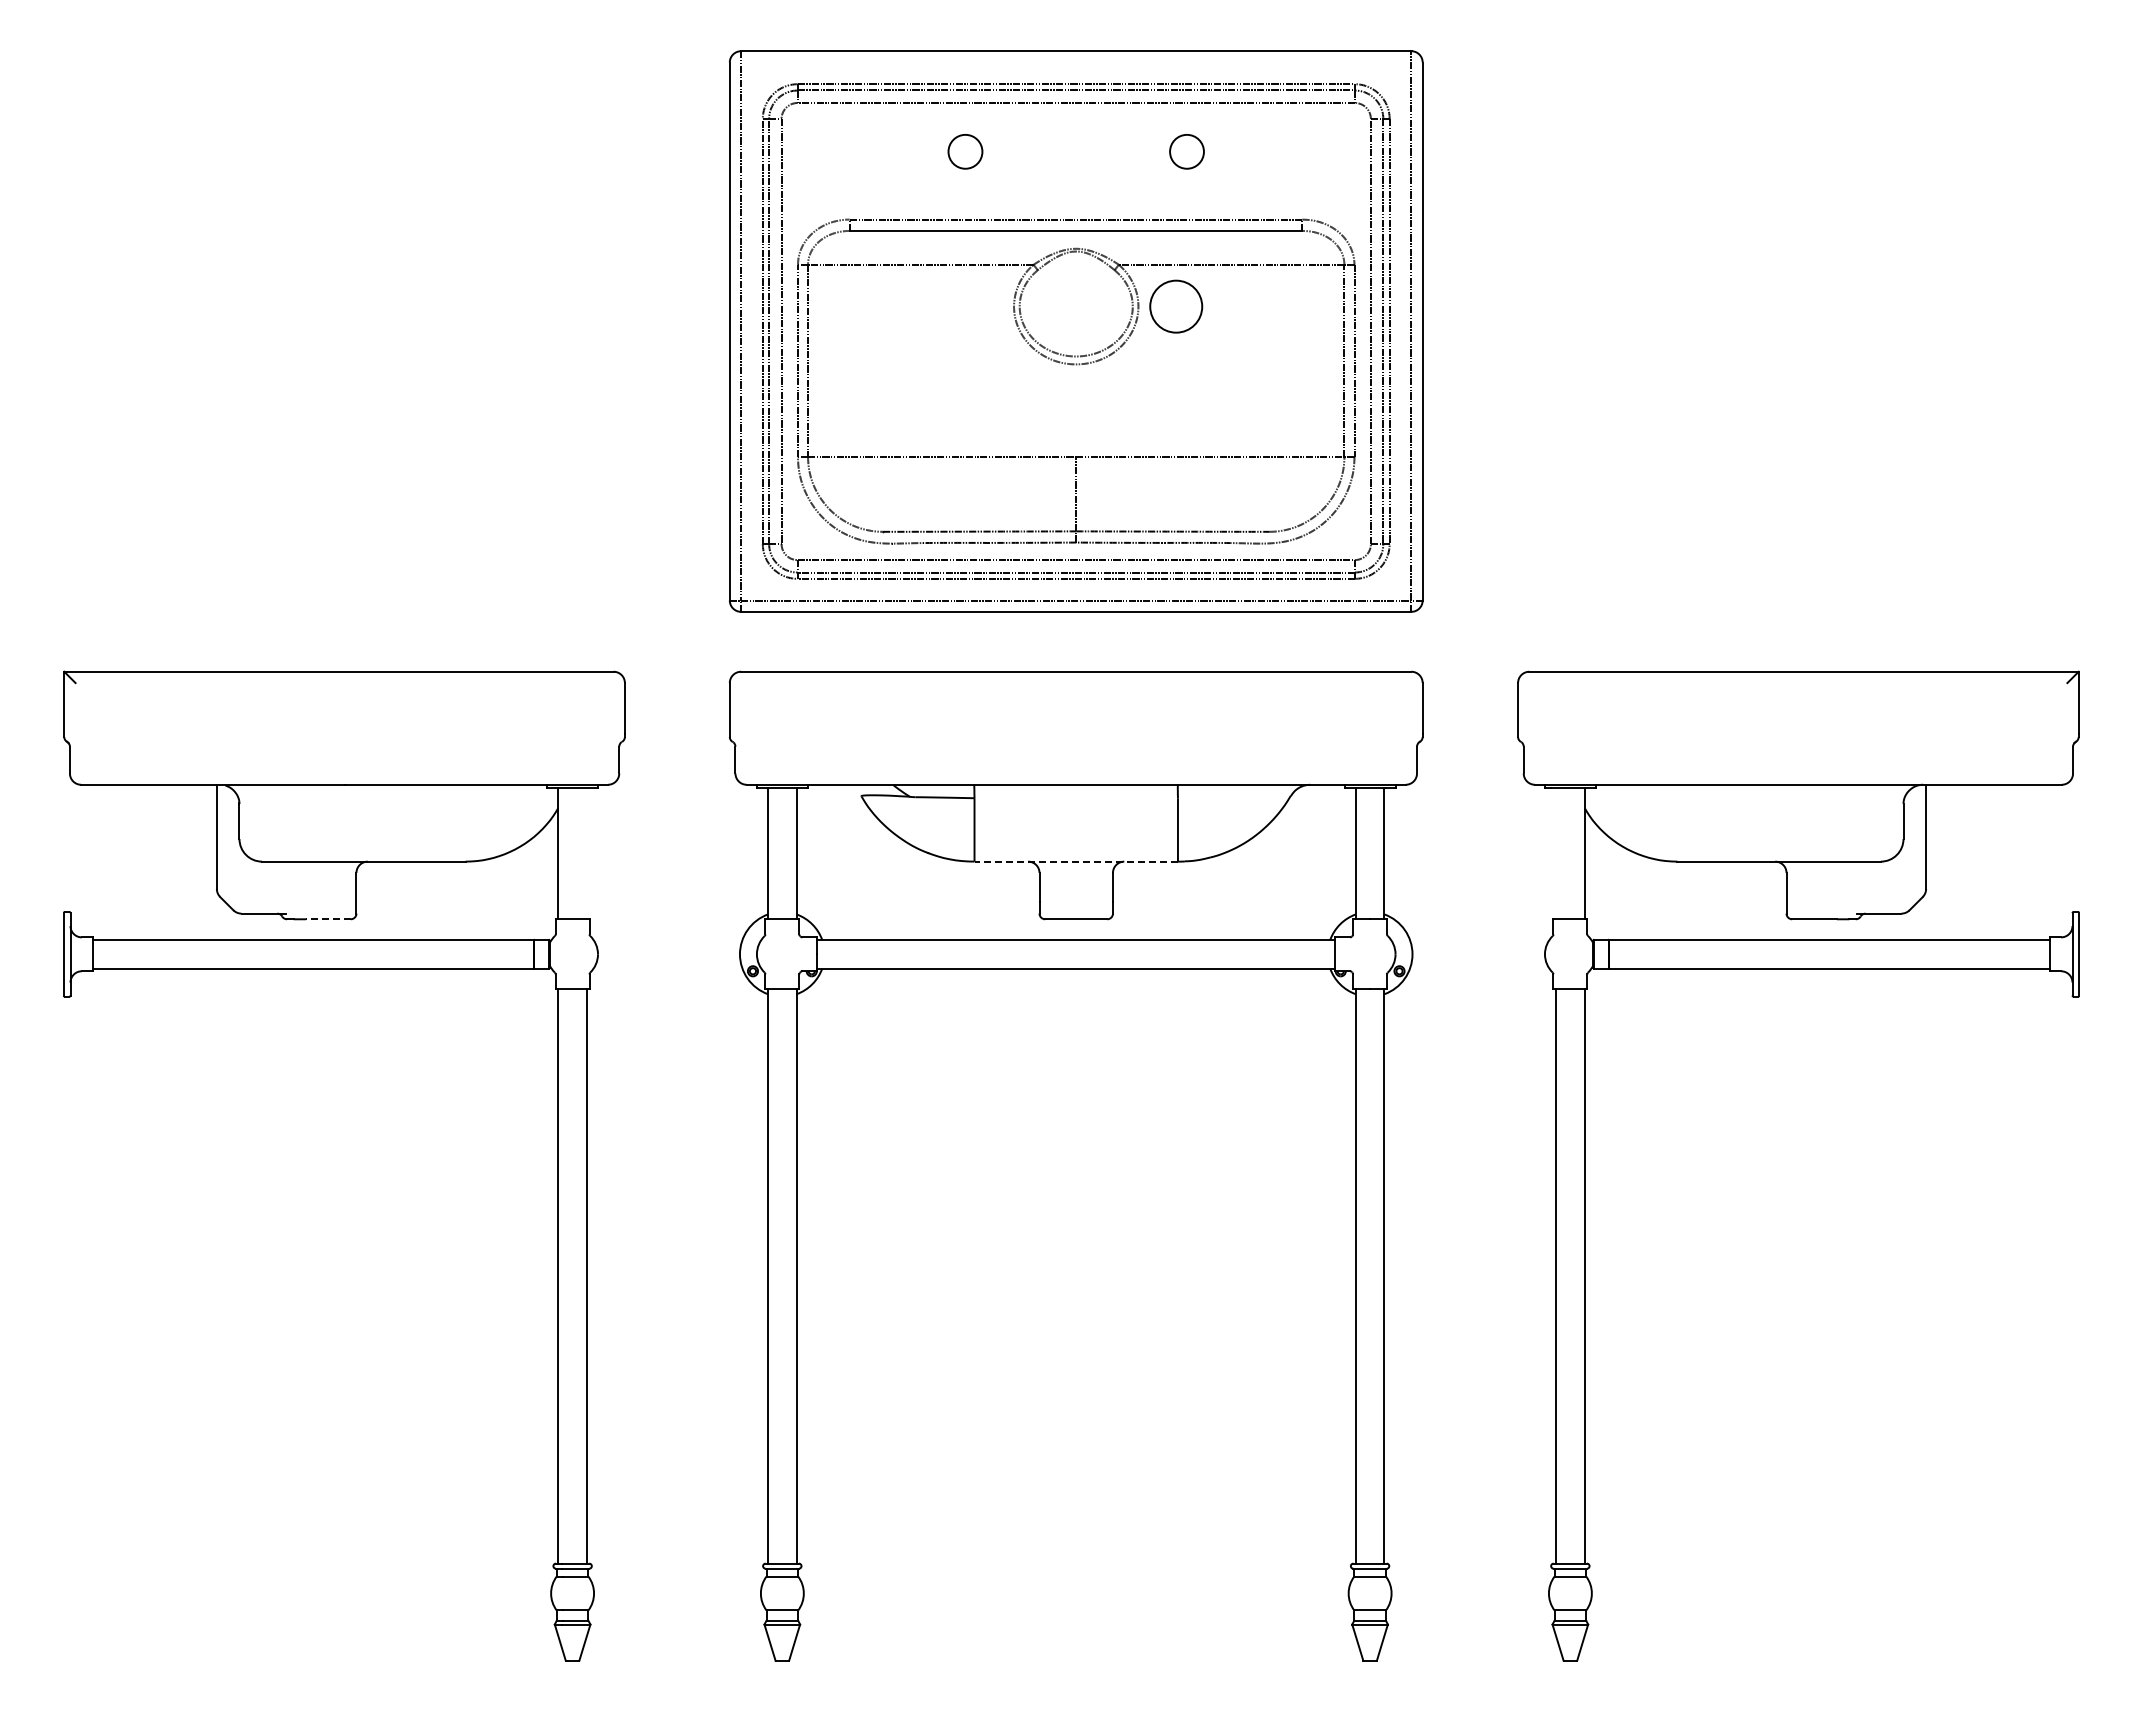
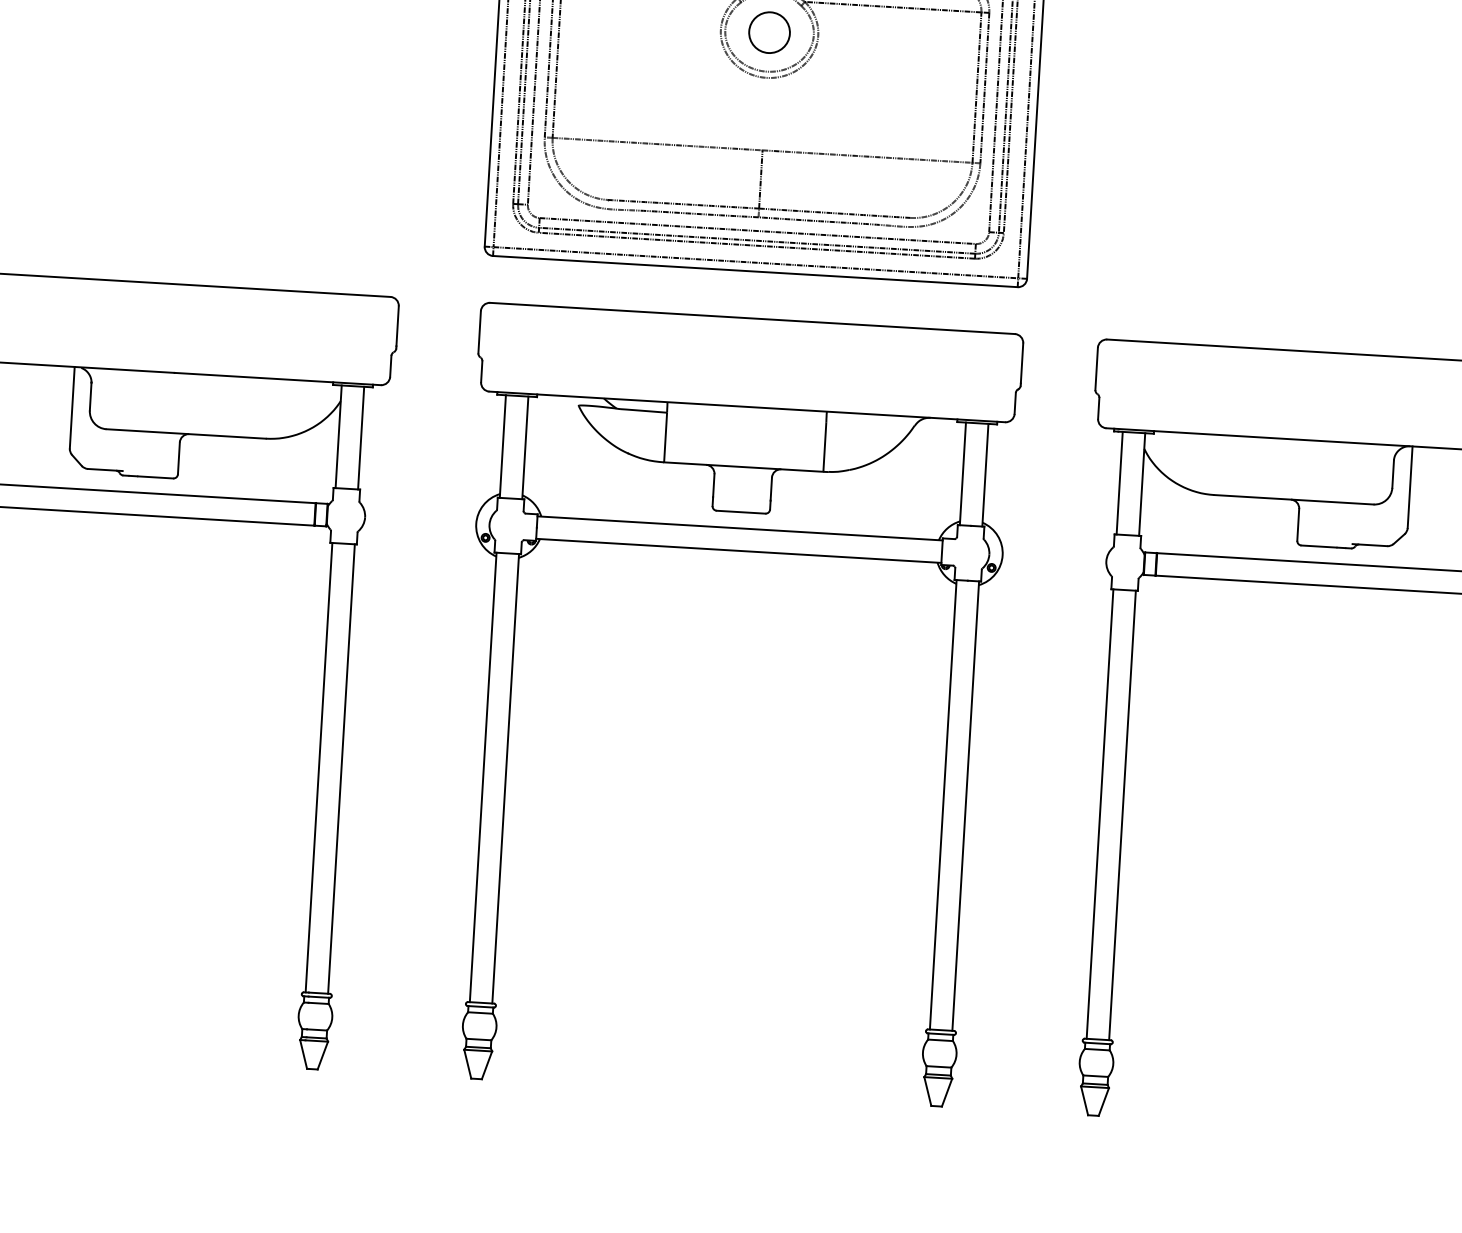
circle: (1176, 306) -> (769, 32), moved
line: (586, 853) -> (360, 437), added
line: (1556, 853) -> (1120, 483), added
line: (1076, 861) -> (743, 466), dashed -> solid
line: (327, 919) -> (155, 477), dashed -> solid

